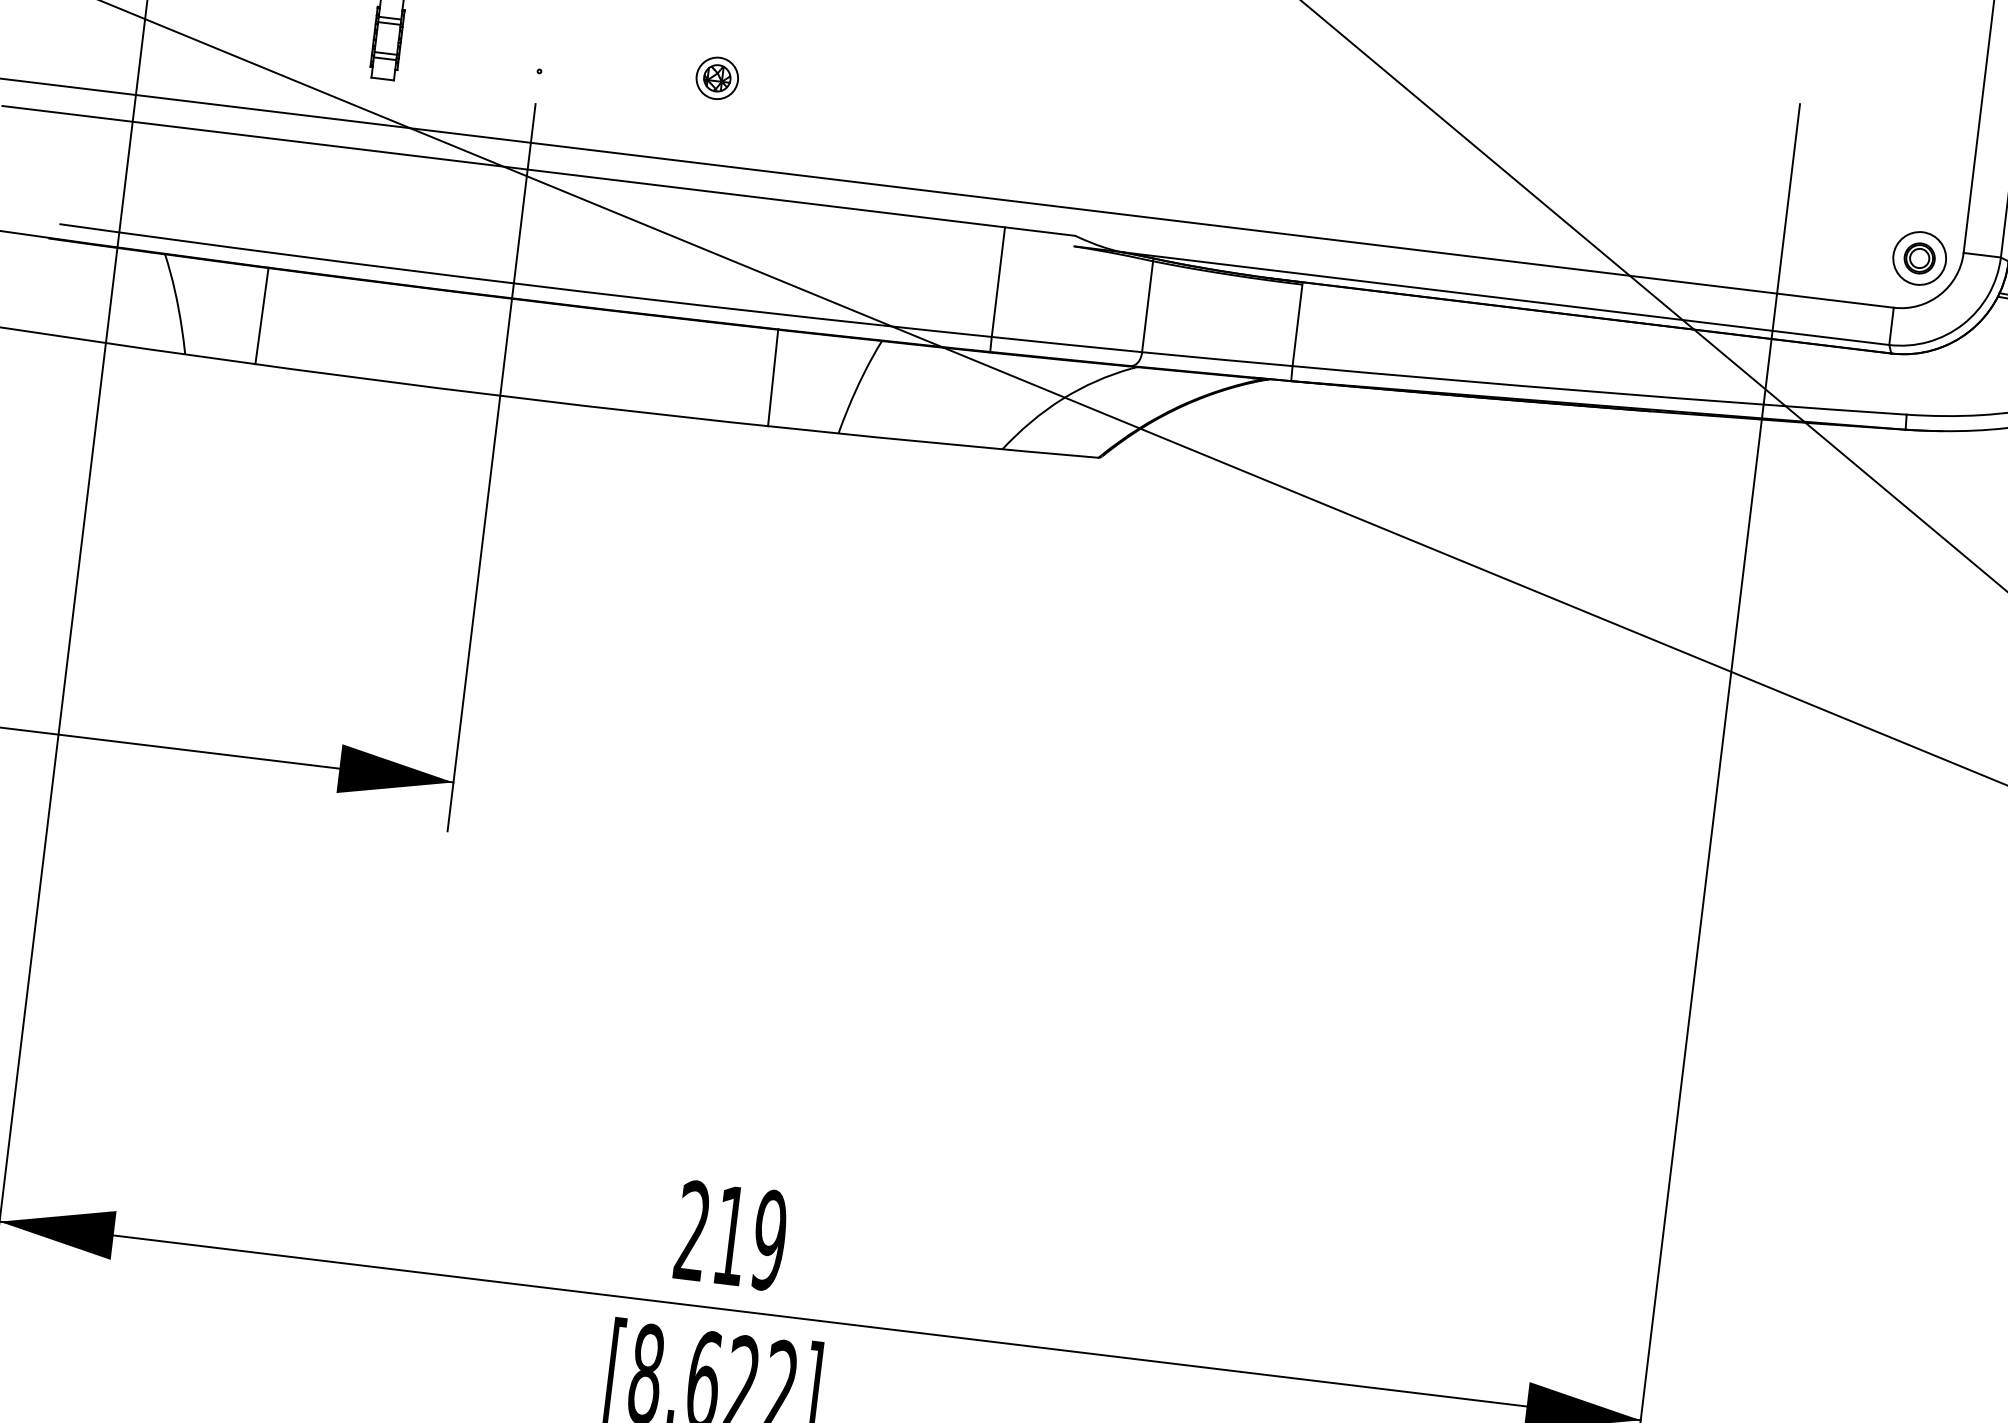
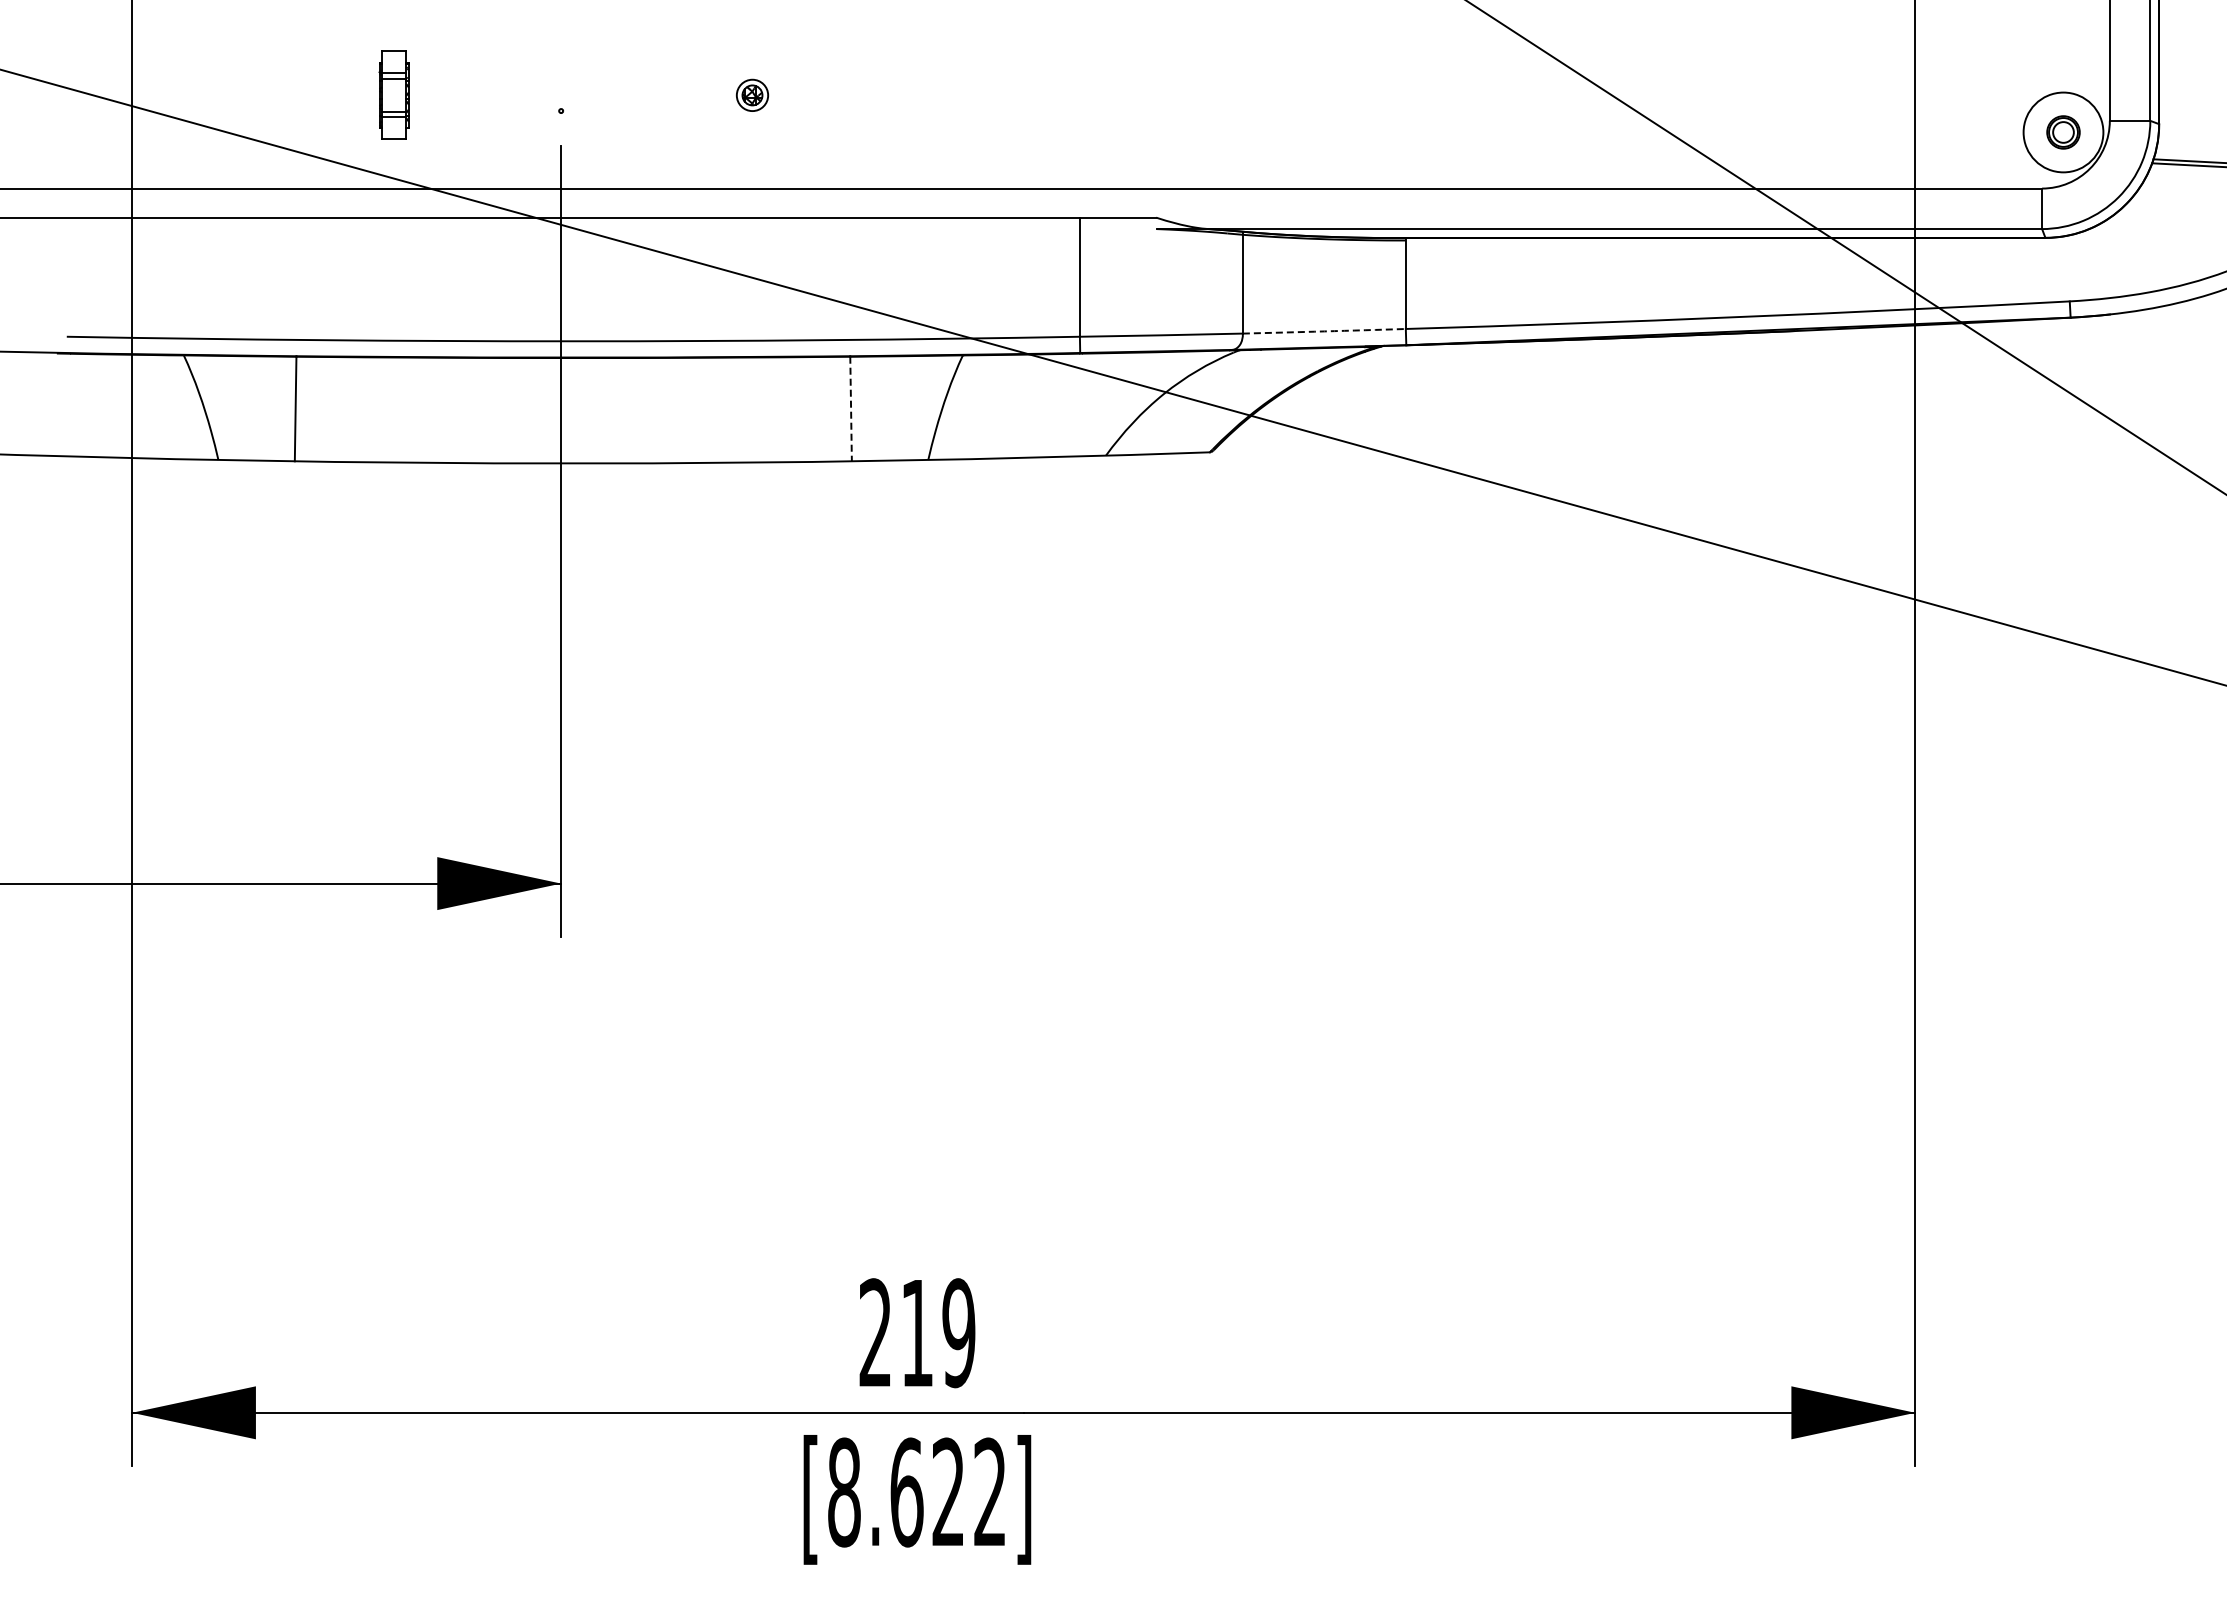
part: (717, 78) -> (752, 95), size x0.7
circle: (1919, 257) -> (2063, 131), size x1.4
arc: (1217, 359) -> (1324, 331), solid -> dashed
line: (773, 378) -> (851, 409), solid -> dashed

